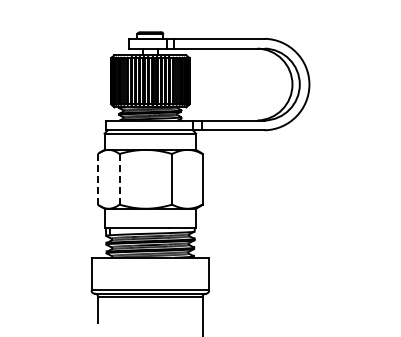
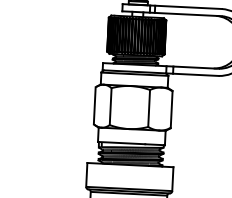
line: (119, 178) -> (110, 106), dashed -> solid
line: (97, 179) -> (94, 105), dashed -> solid

